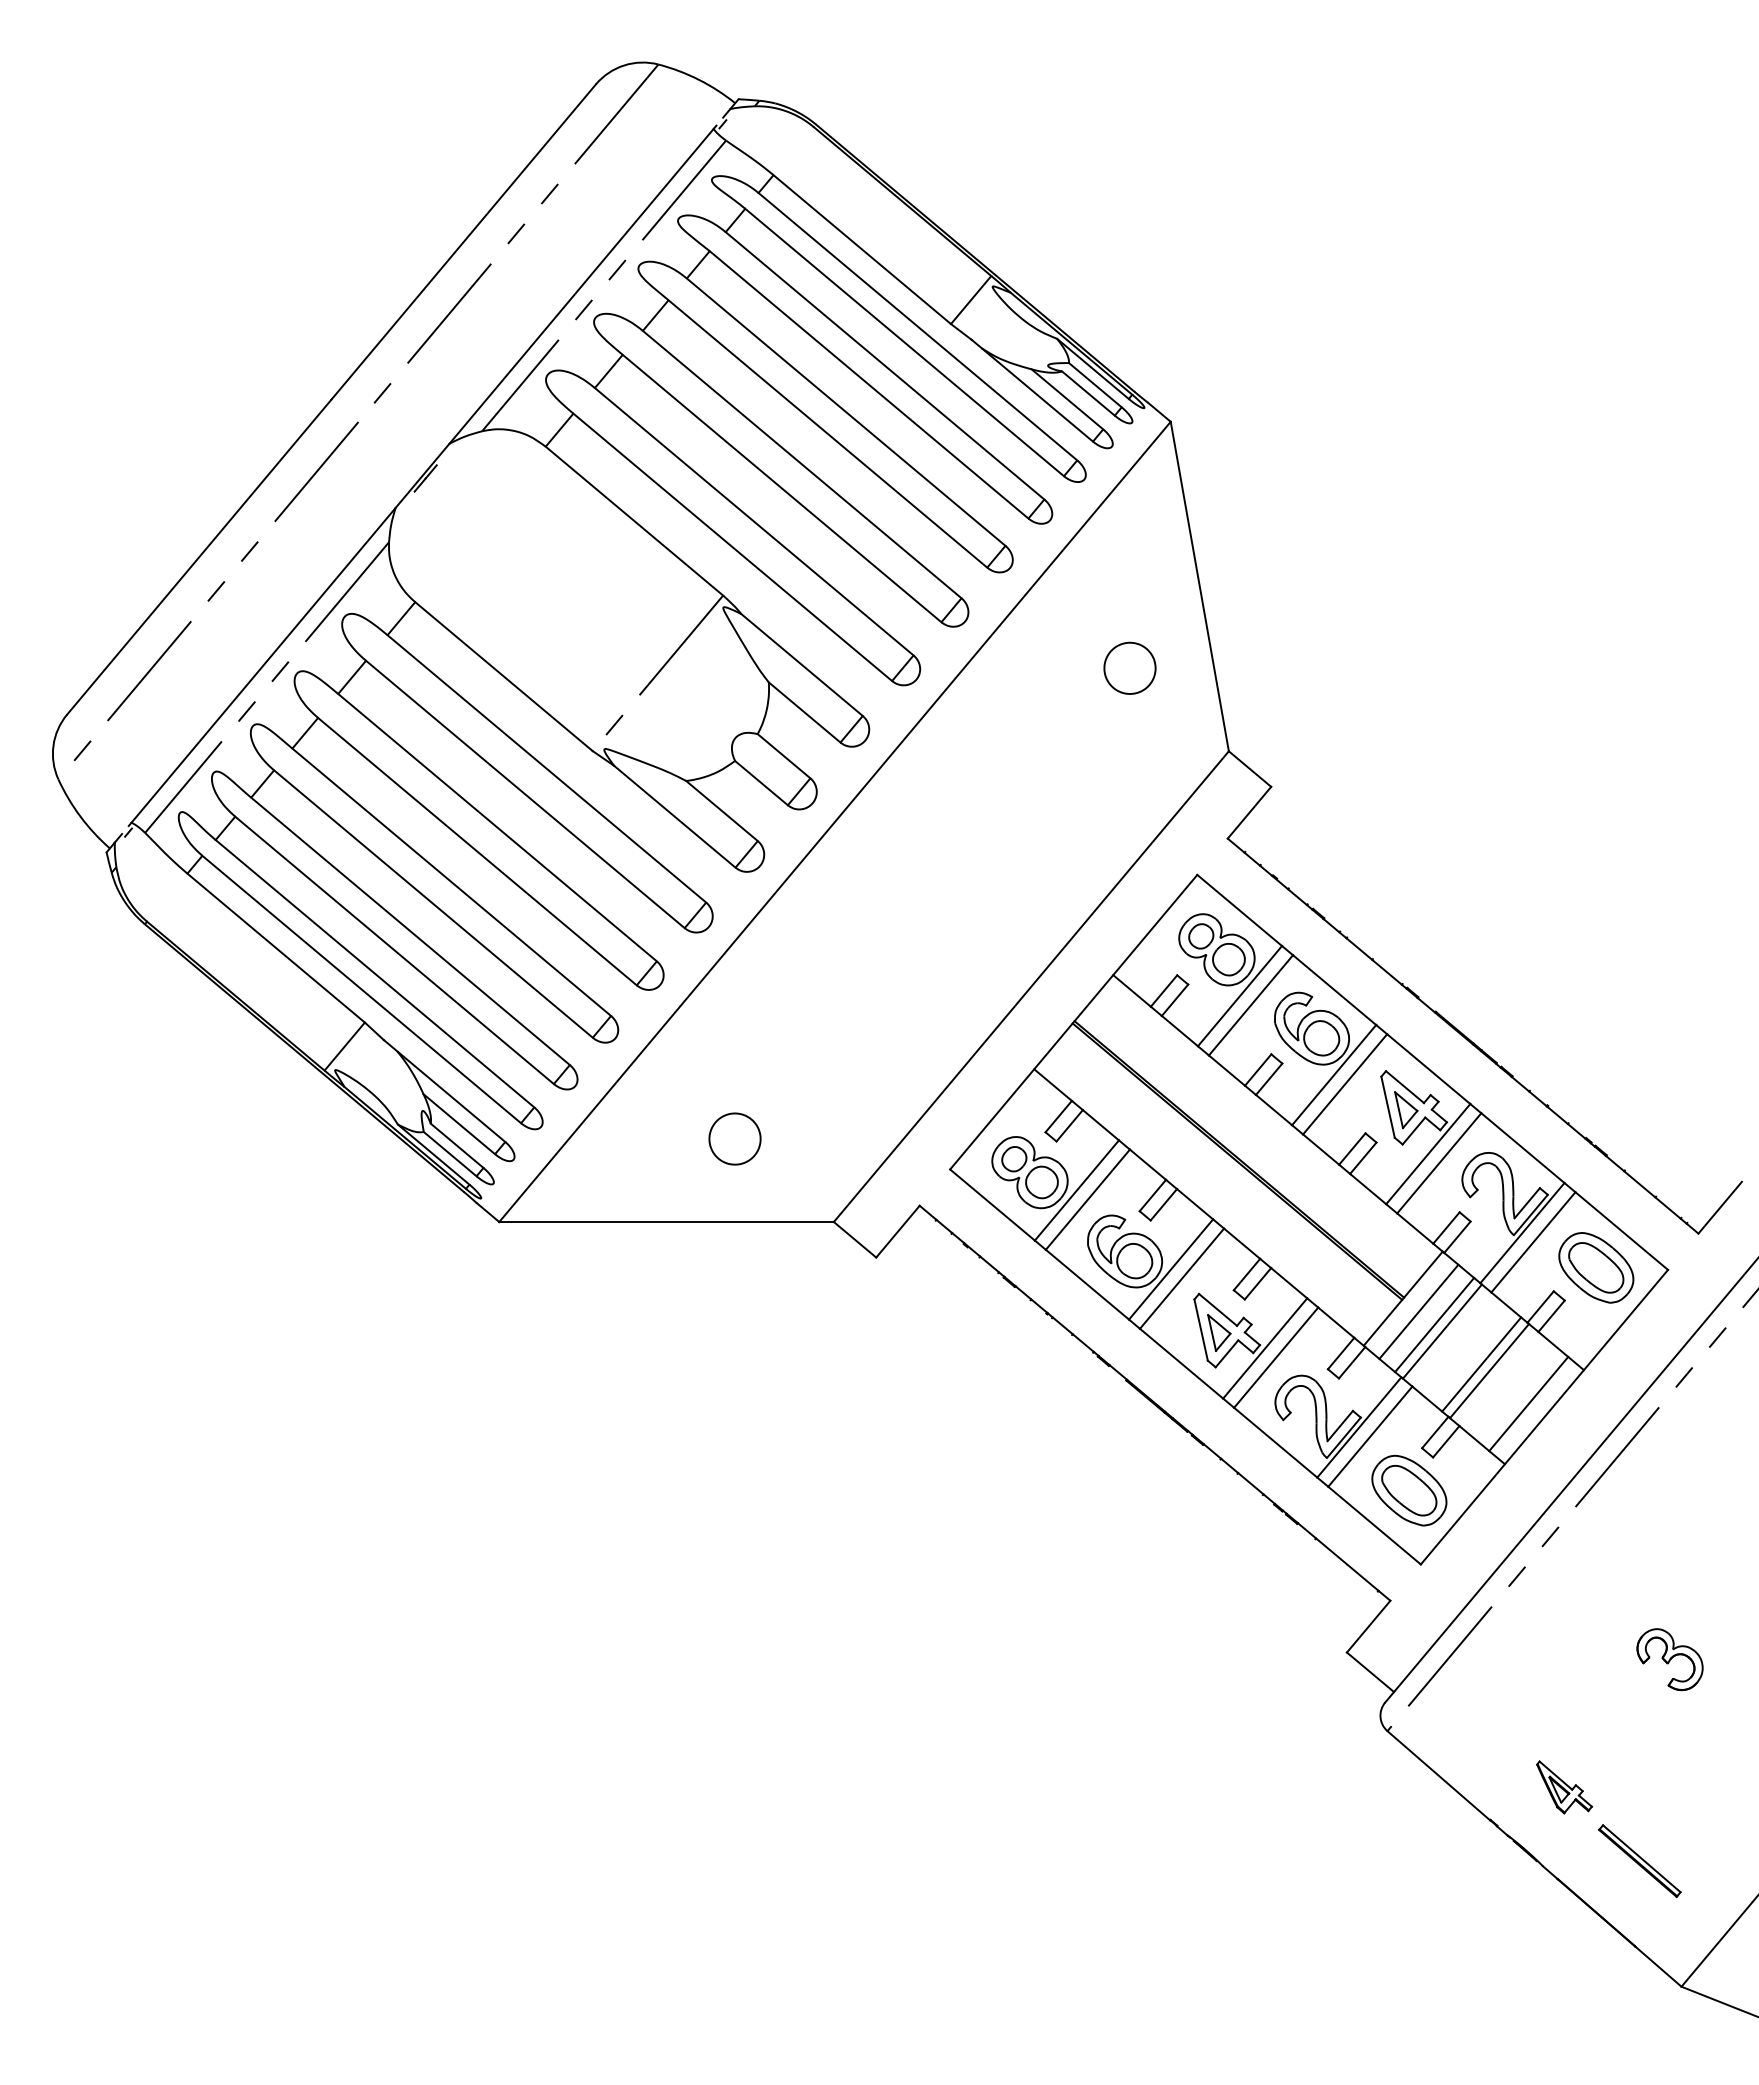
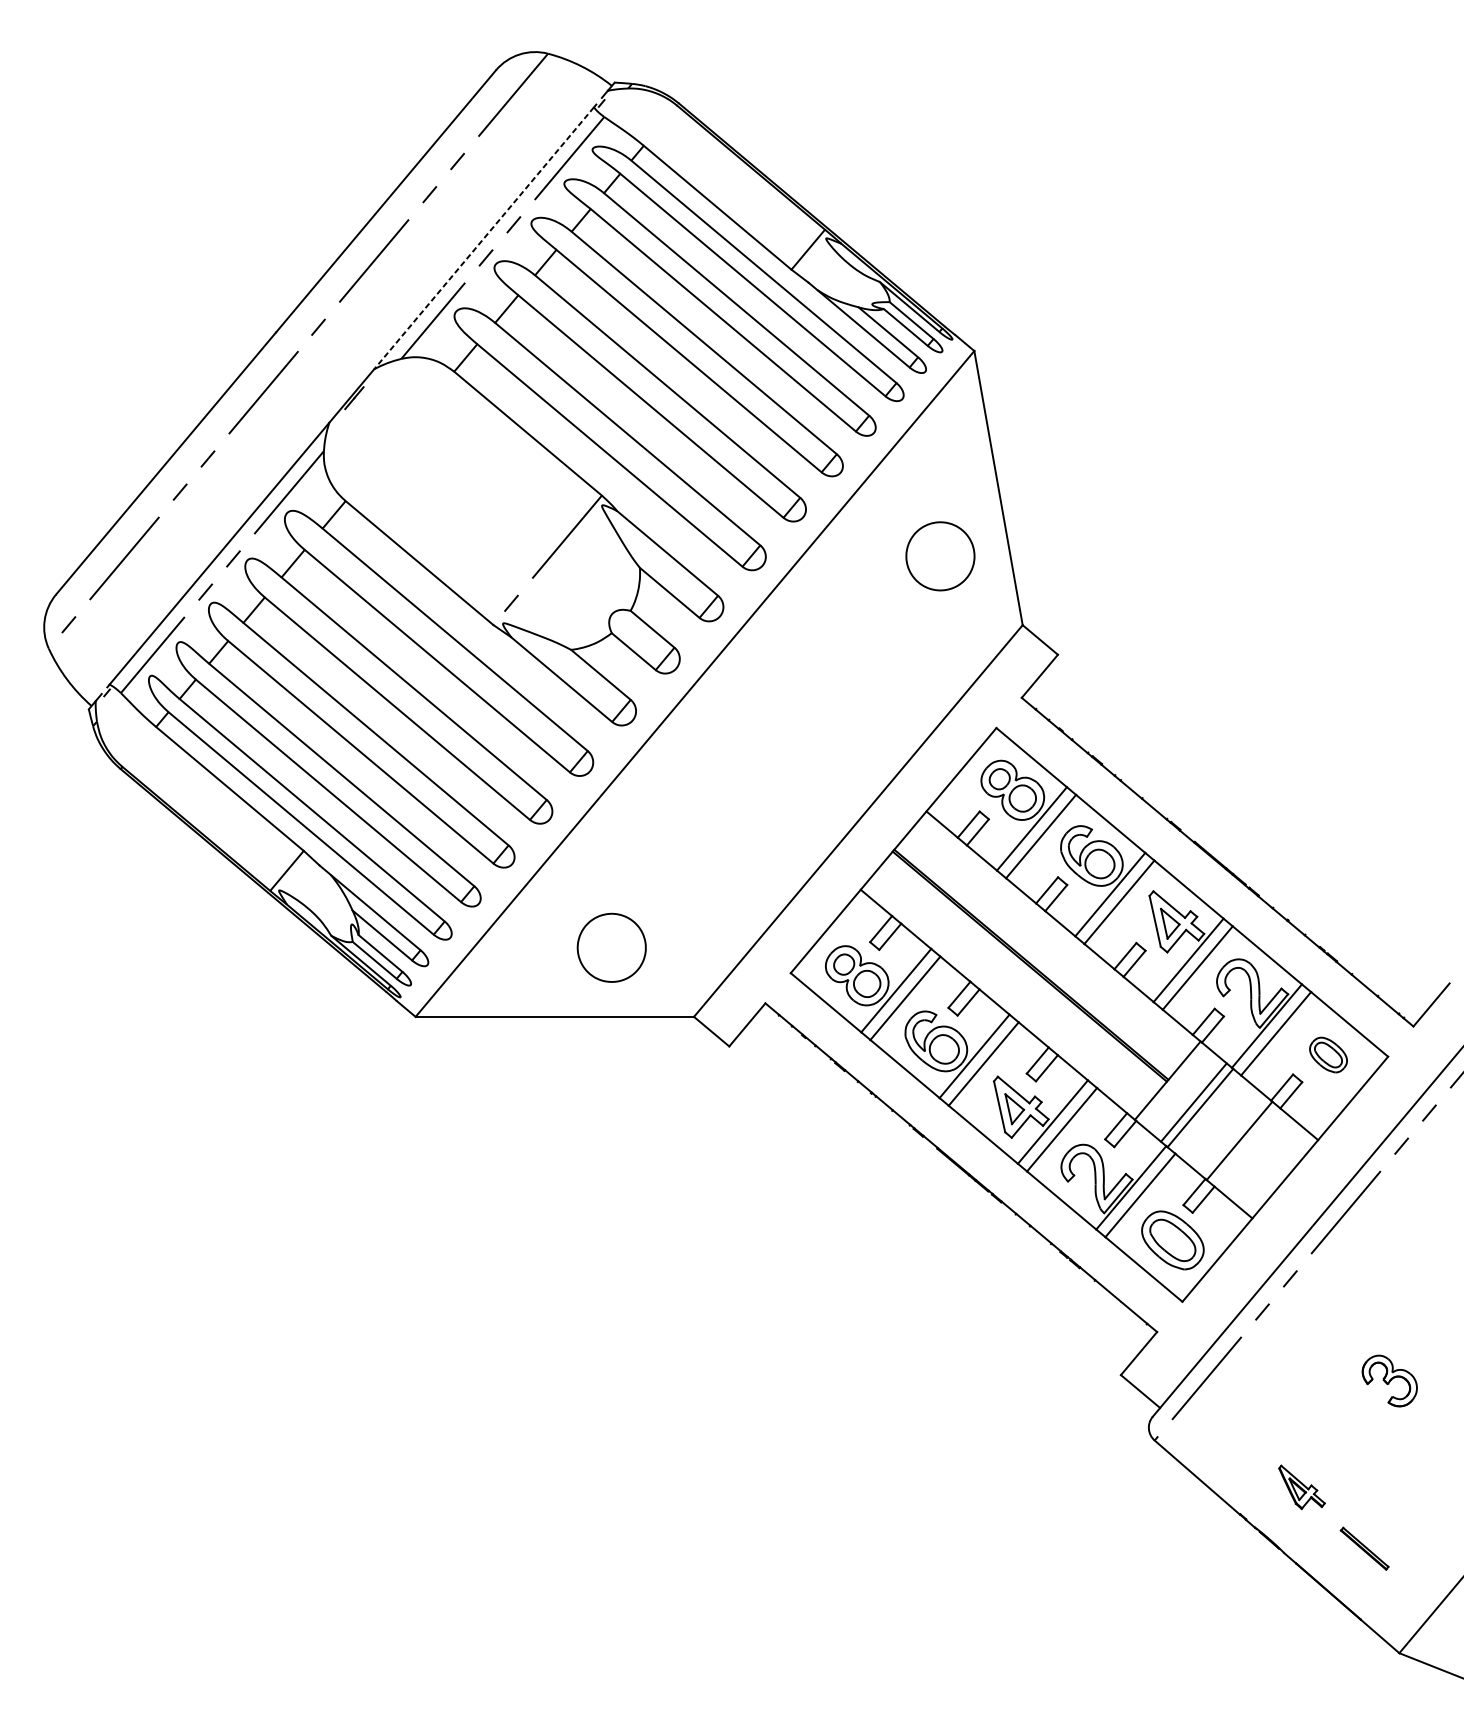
line: (581, 286) -> (484, 238), solid -> dashed
part: (1129, 667) -> (940, 555), size x1.6
part: (734, 1138) -> (611, 947), size x1.6
part: (1596, 1267) -> (1328, 1054), size x0.6
line: (1418, 1311) -> (1180, 1091), removed
line: (1481, 1364) -> (1232, 1135), removed
line: (1528, 1403) -> (1272, 1167), removed
part: (1639, 1861) -> (1364, 1548), size x0.7

